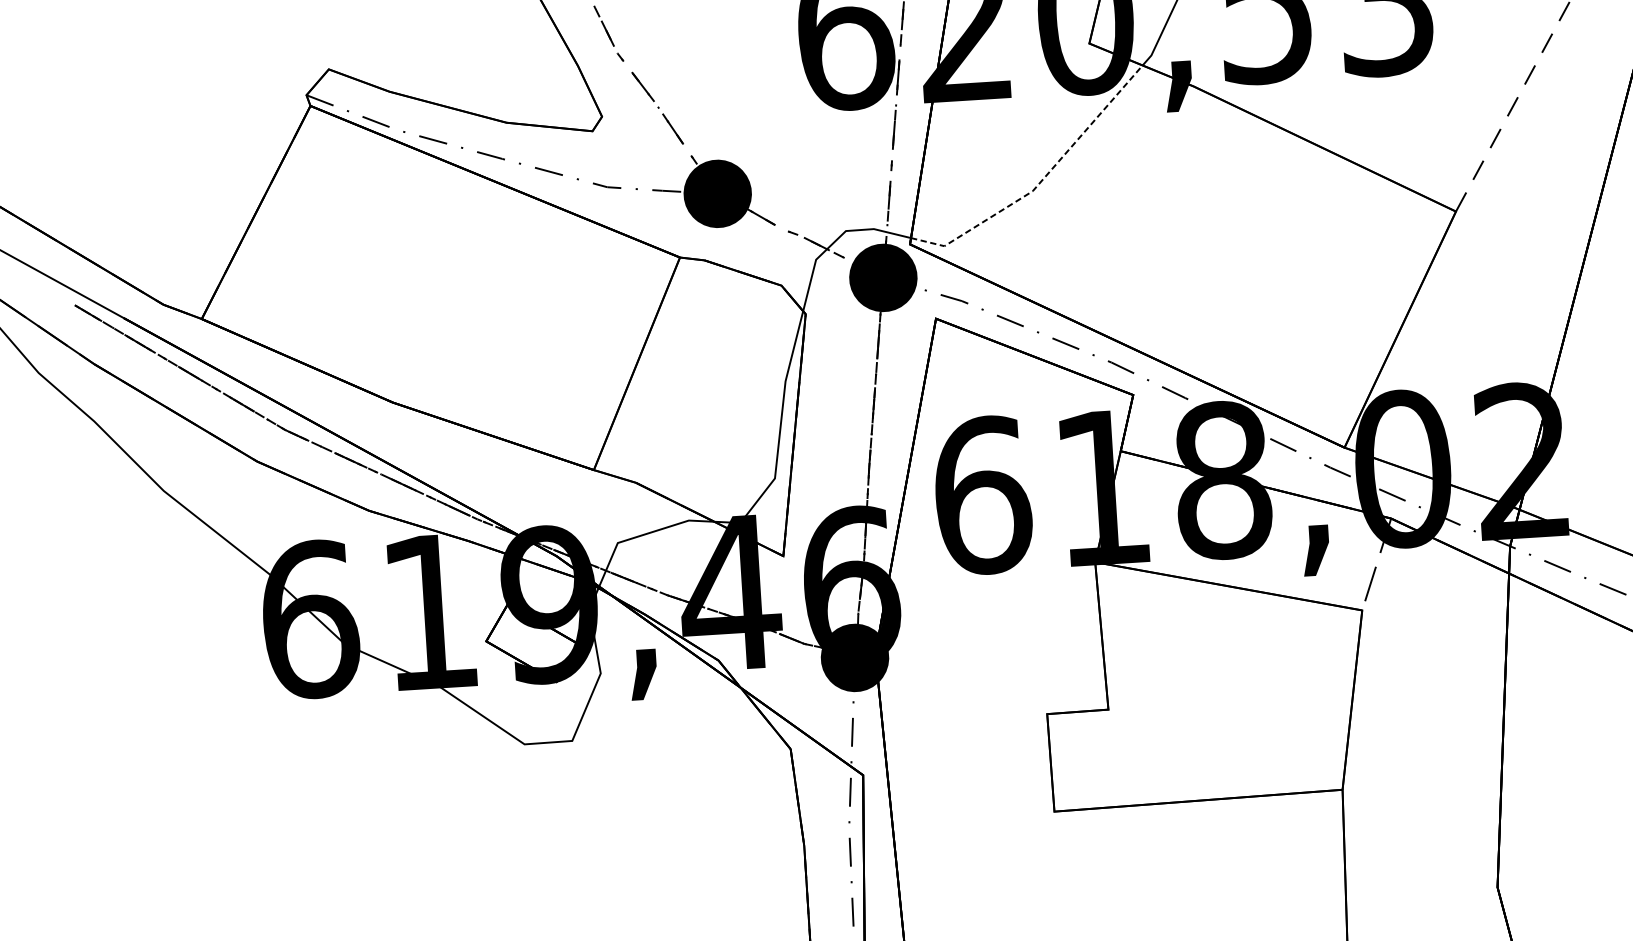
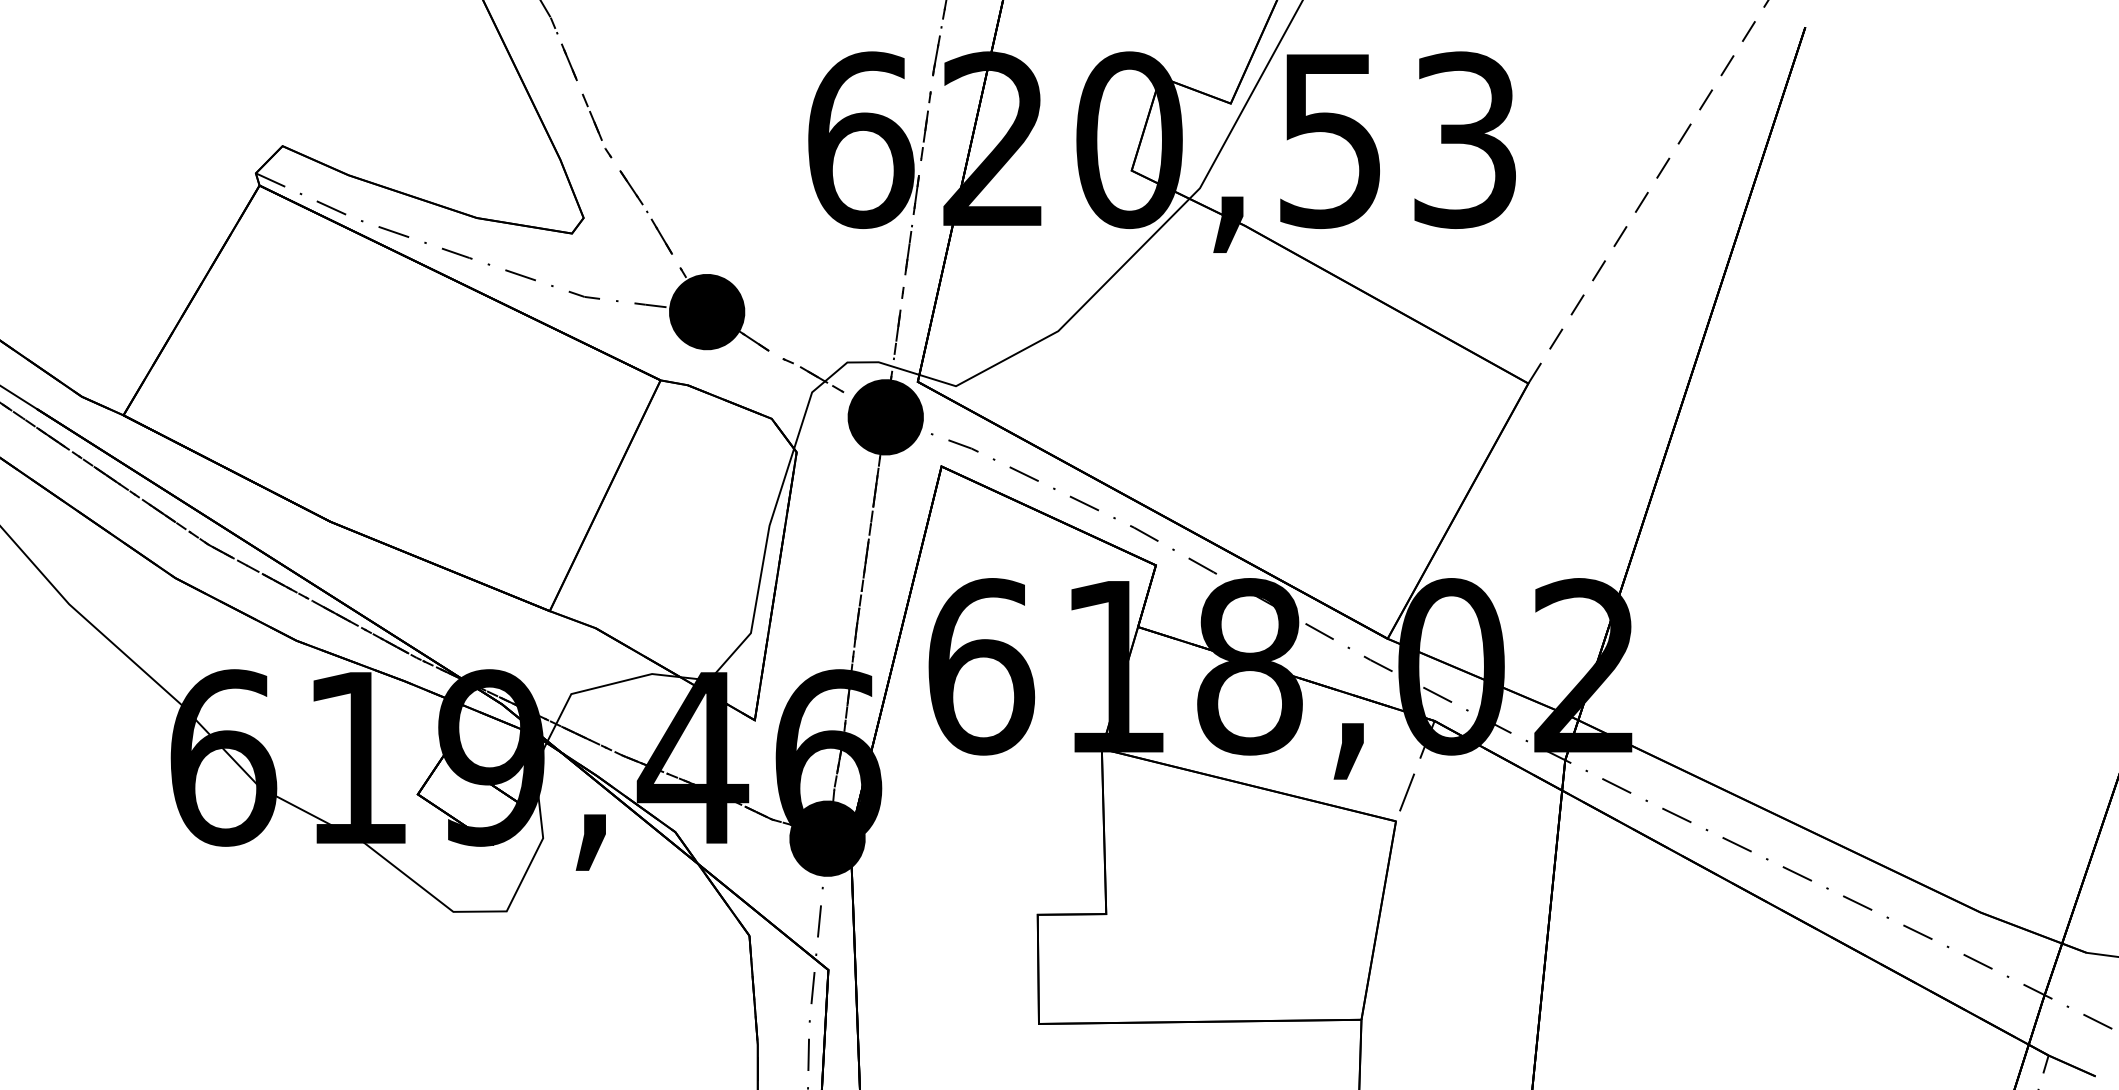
line: (1041, 181) -> (1068, 320), dashed -> solid

